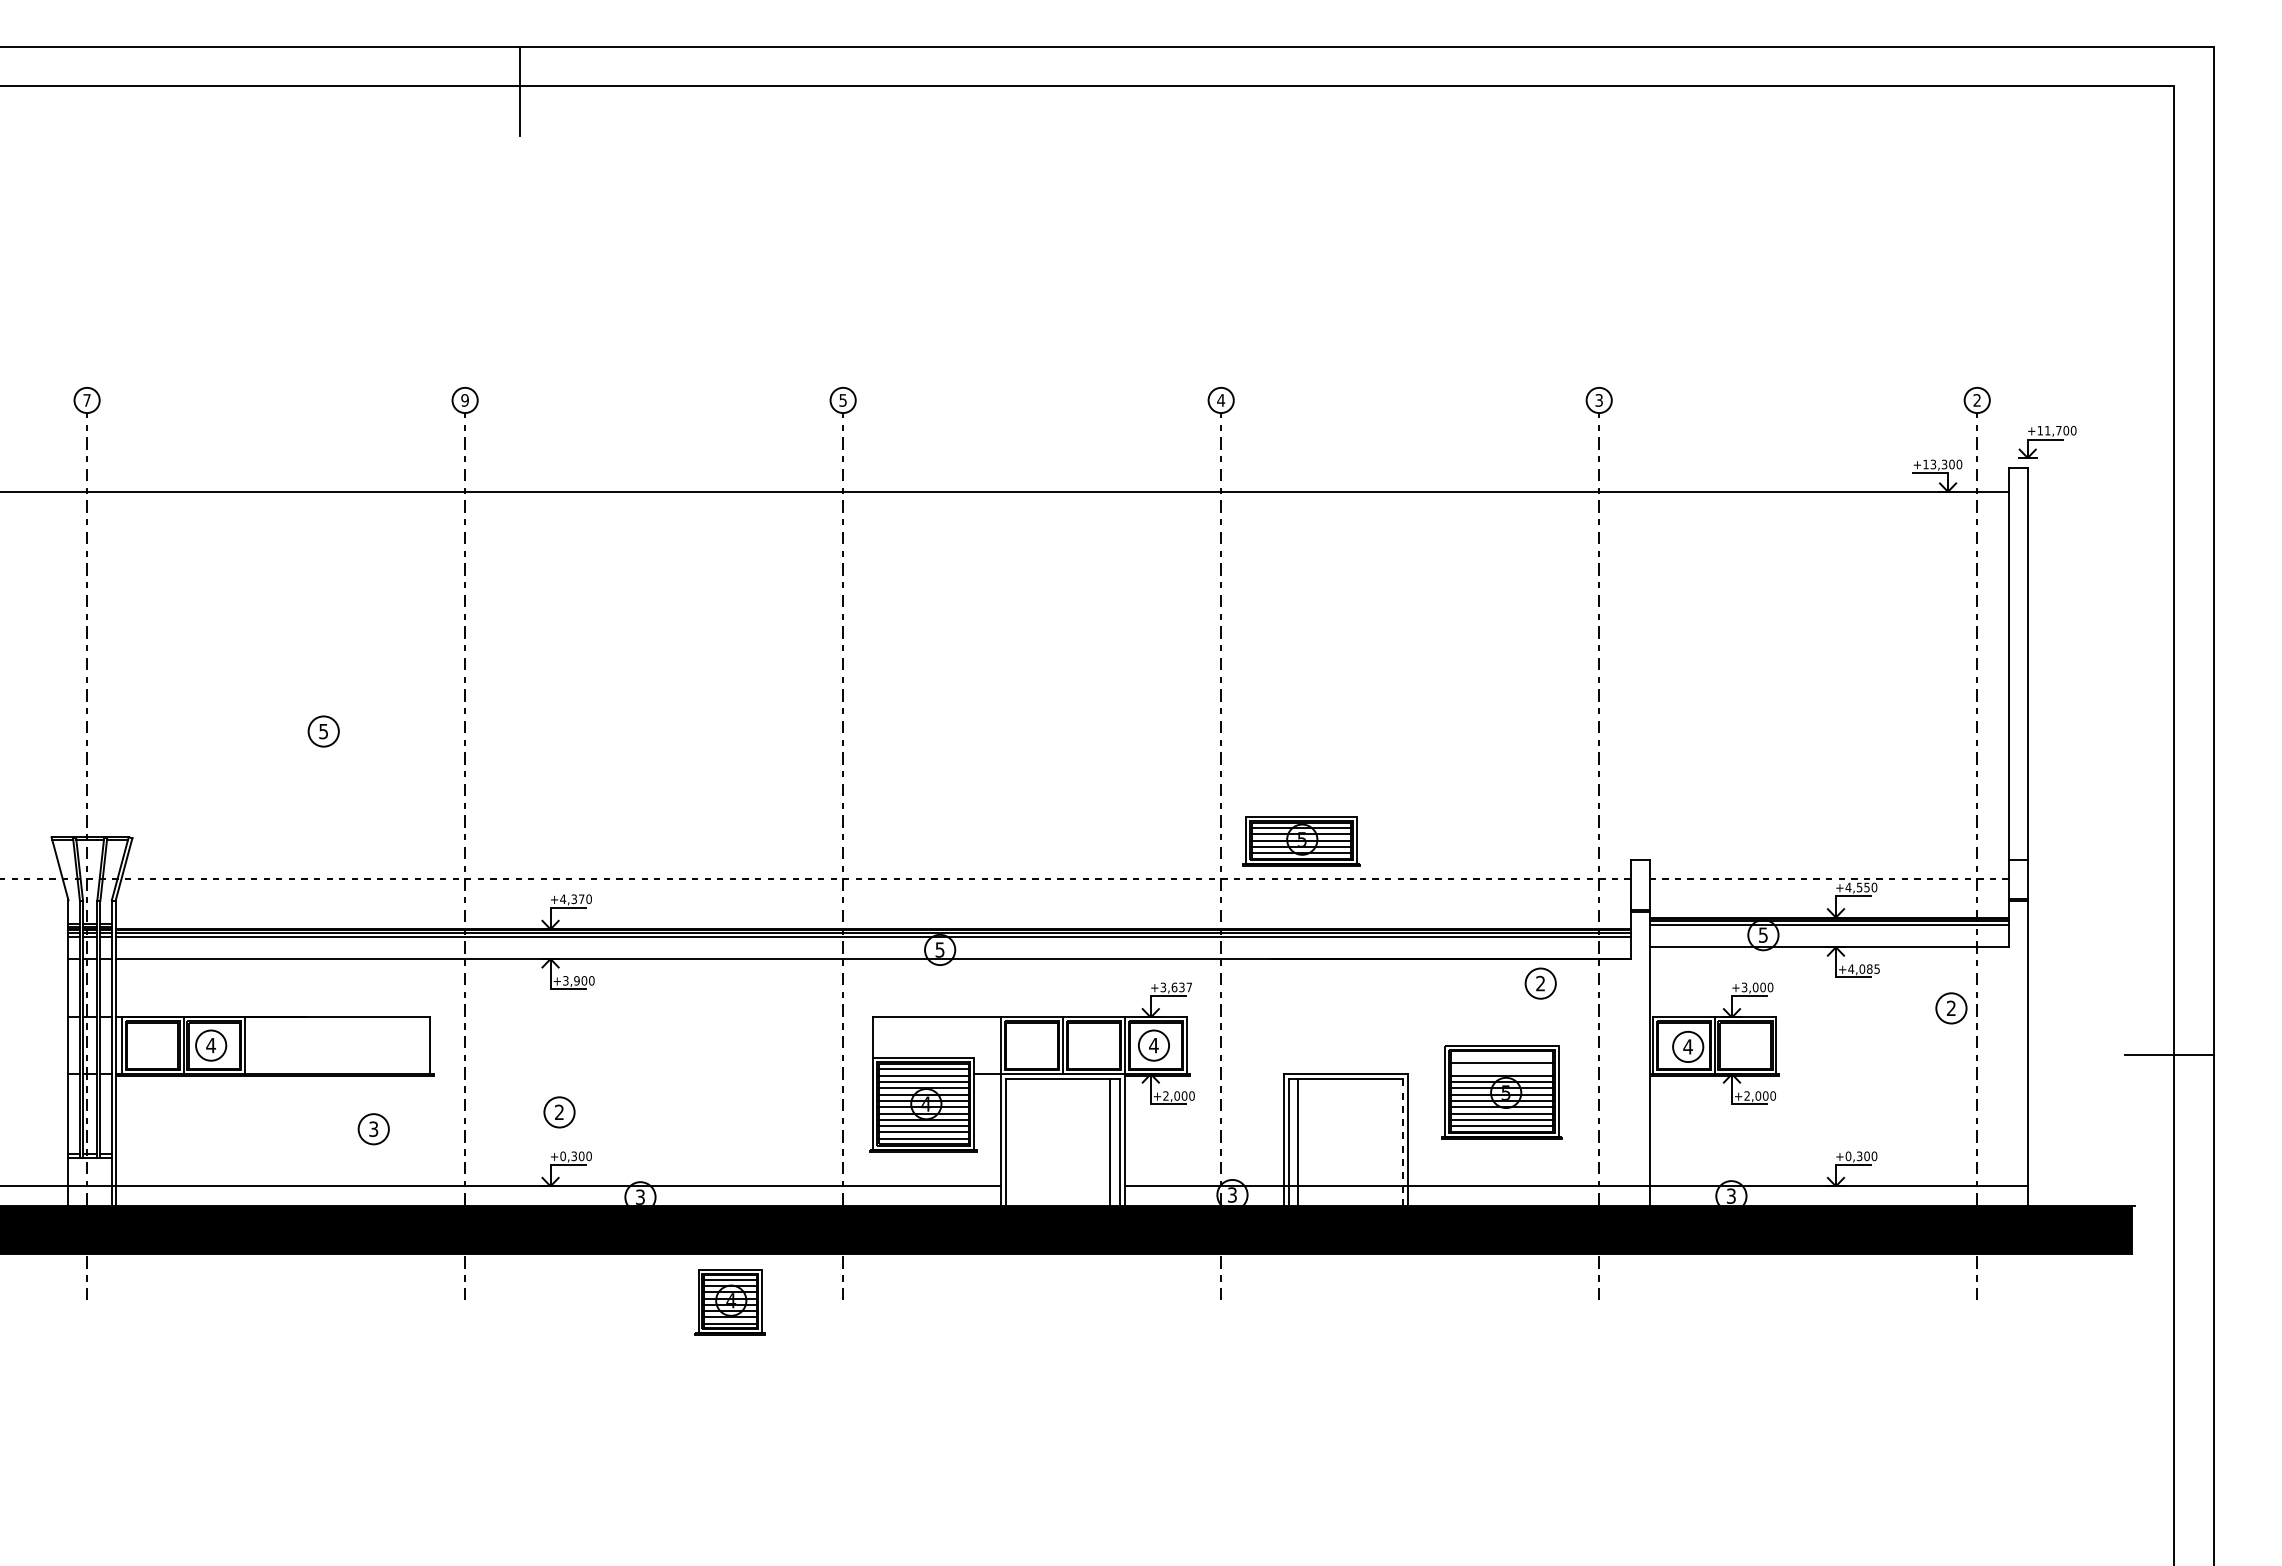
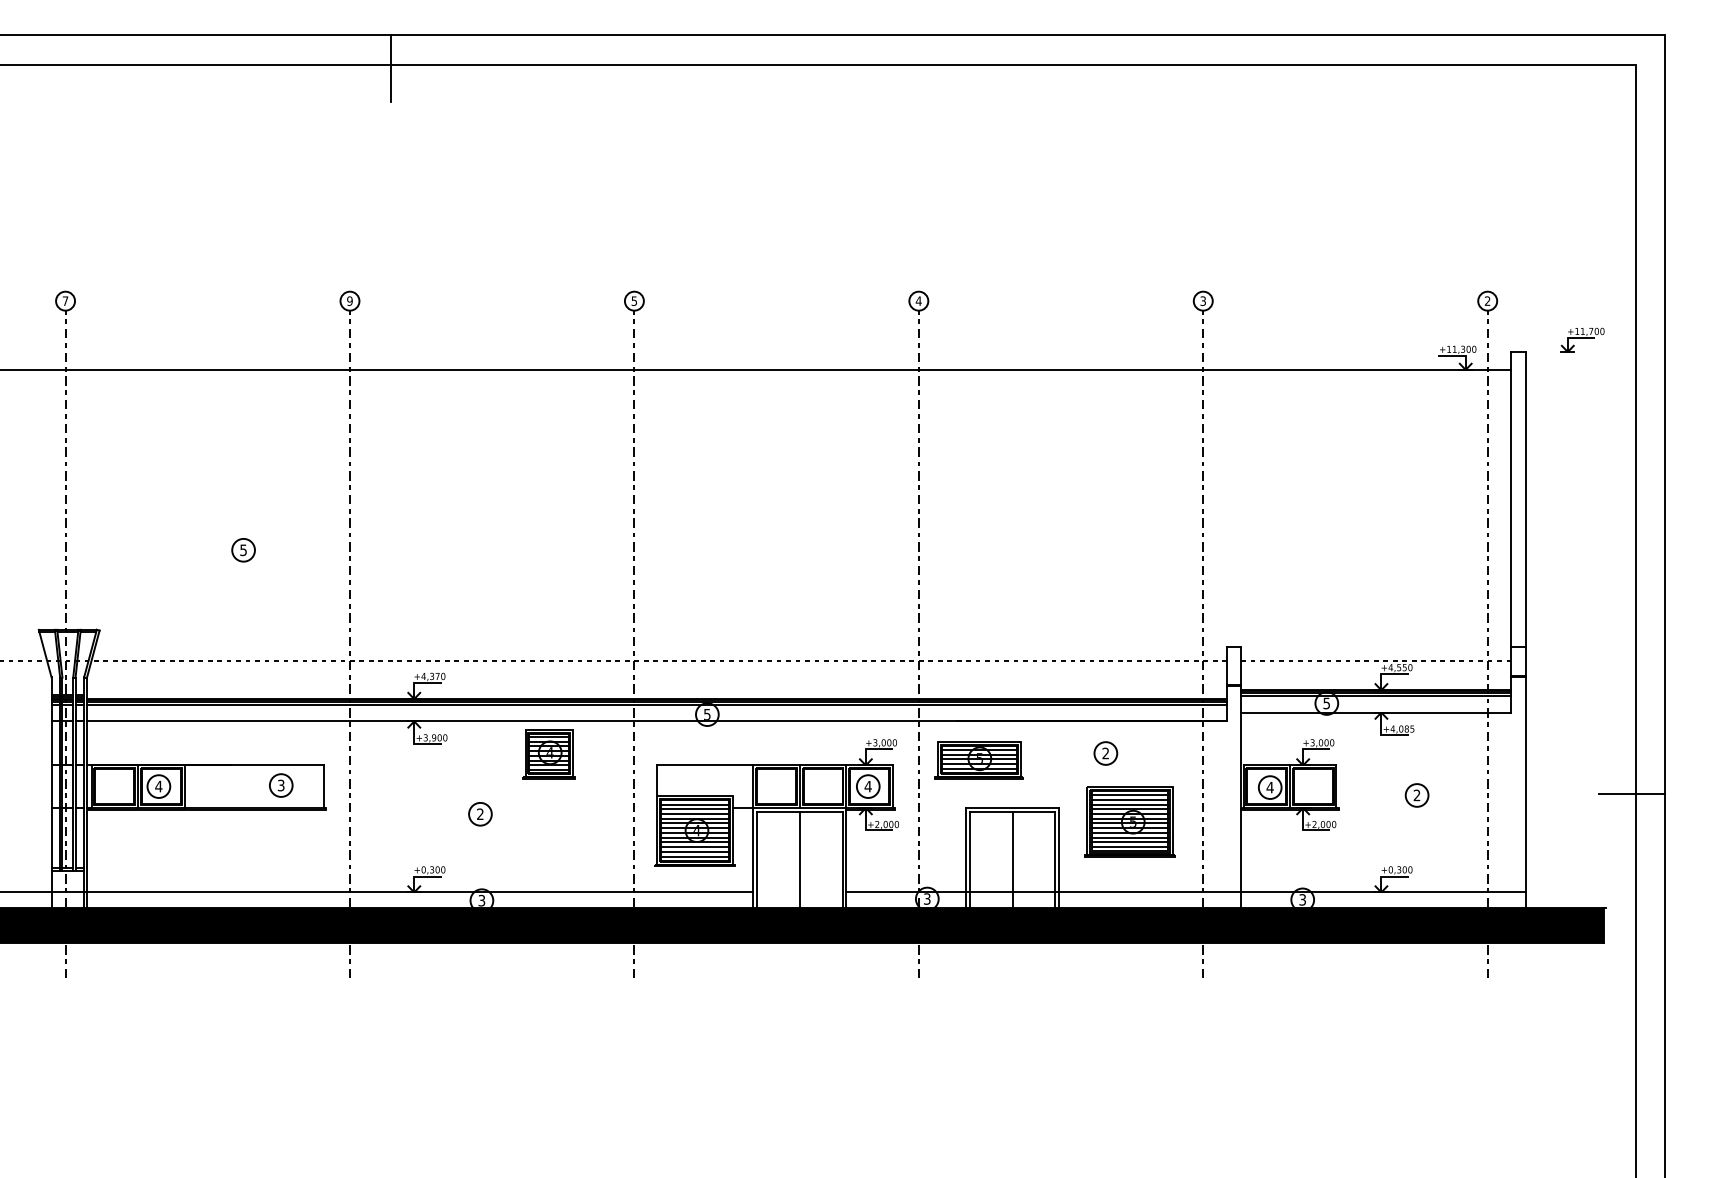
part: (2047, 441) -> (1582, 339), moved
text: (1933, 464) -> (1454, 349), +13,300 -> +11,300
part: (1301, 841) -> (979, 760), moved
part: (1540, 983) -> (1105, 753), moved
text: (1181, 987) -> (888, 742), +3,637 -> +3,000
part: (1951, 1008) -> (1417, 795), moved
line: (1501, 1056) -> (1129, 794), added
line: (1501, 1069) -> (1129, 804), added
part: (559, 1112) -> (480, 814), moved
part: (373, 1129) -> (281, 785), moved
line: (1110, 1142) -> (800, 859), moved
line: (1297, 1142) -> (1012, 859), moved
line: (1402, 1142) -> (1055, 859), dashed -> solid
part: (729, 1302) -> (548, 754), moved

